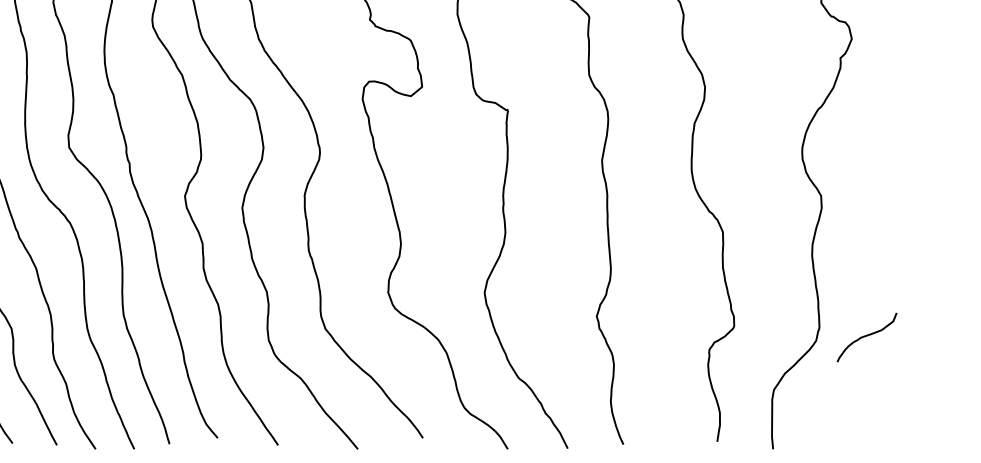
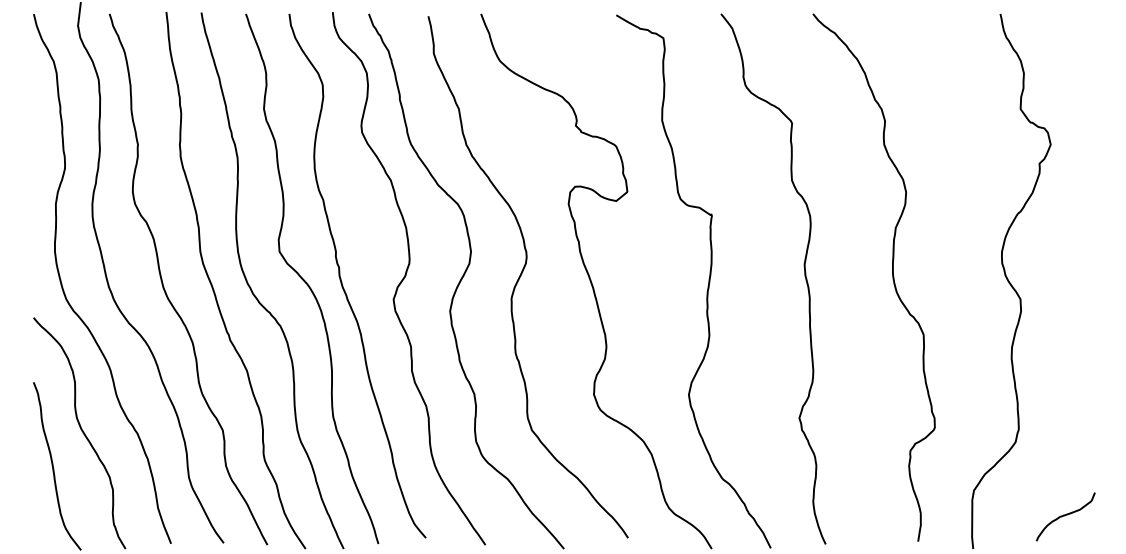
curve: (866, 336) -> (1065, 515), moved

